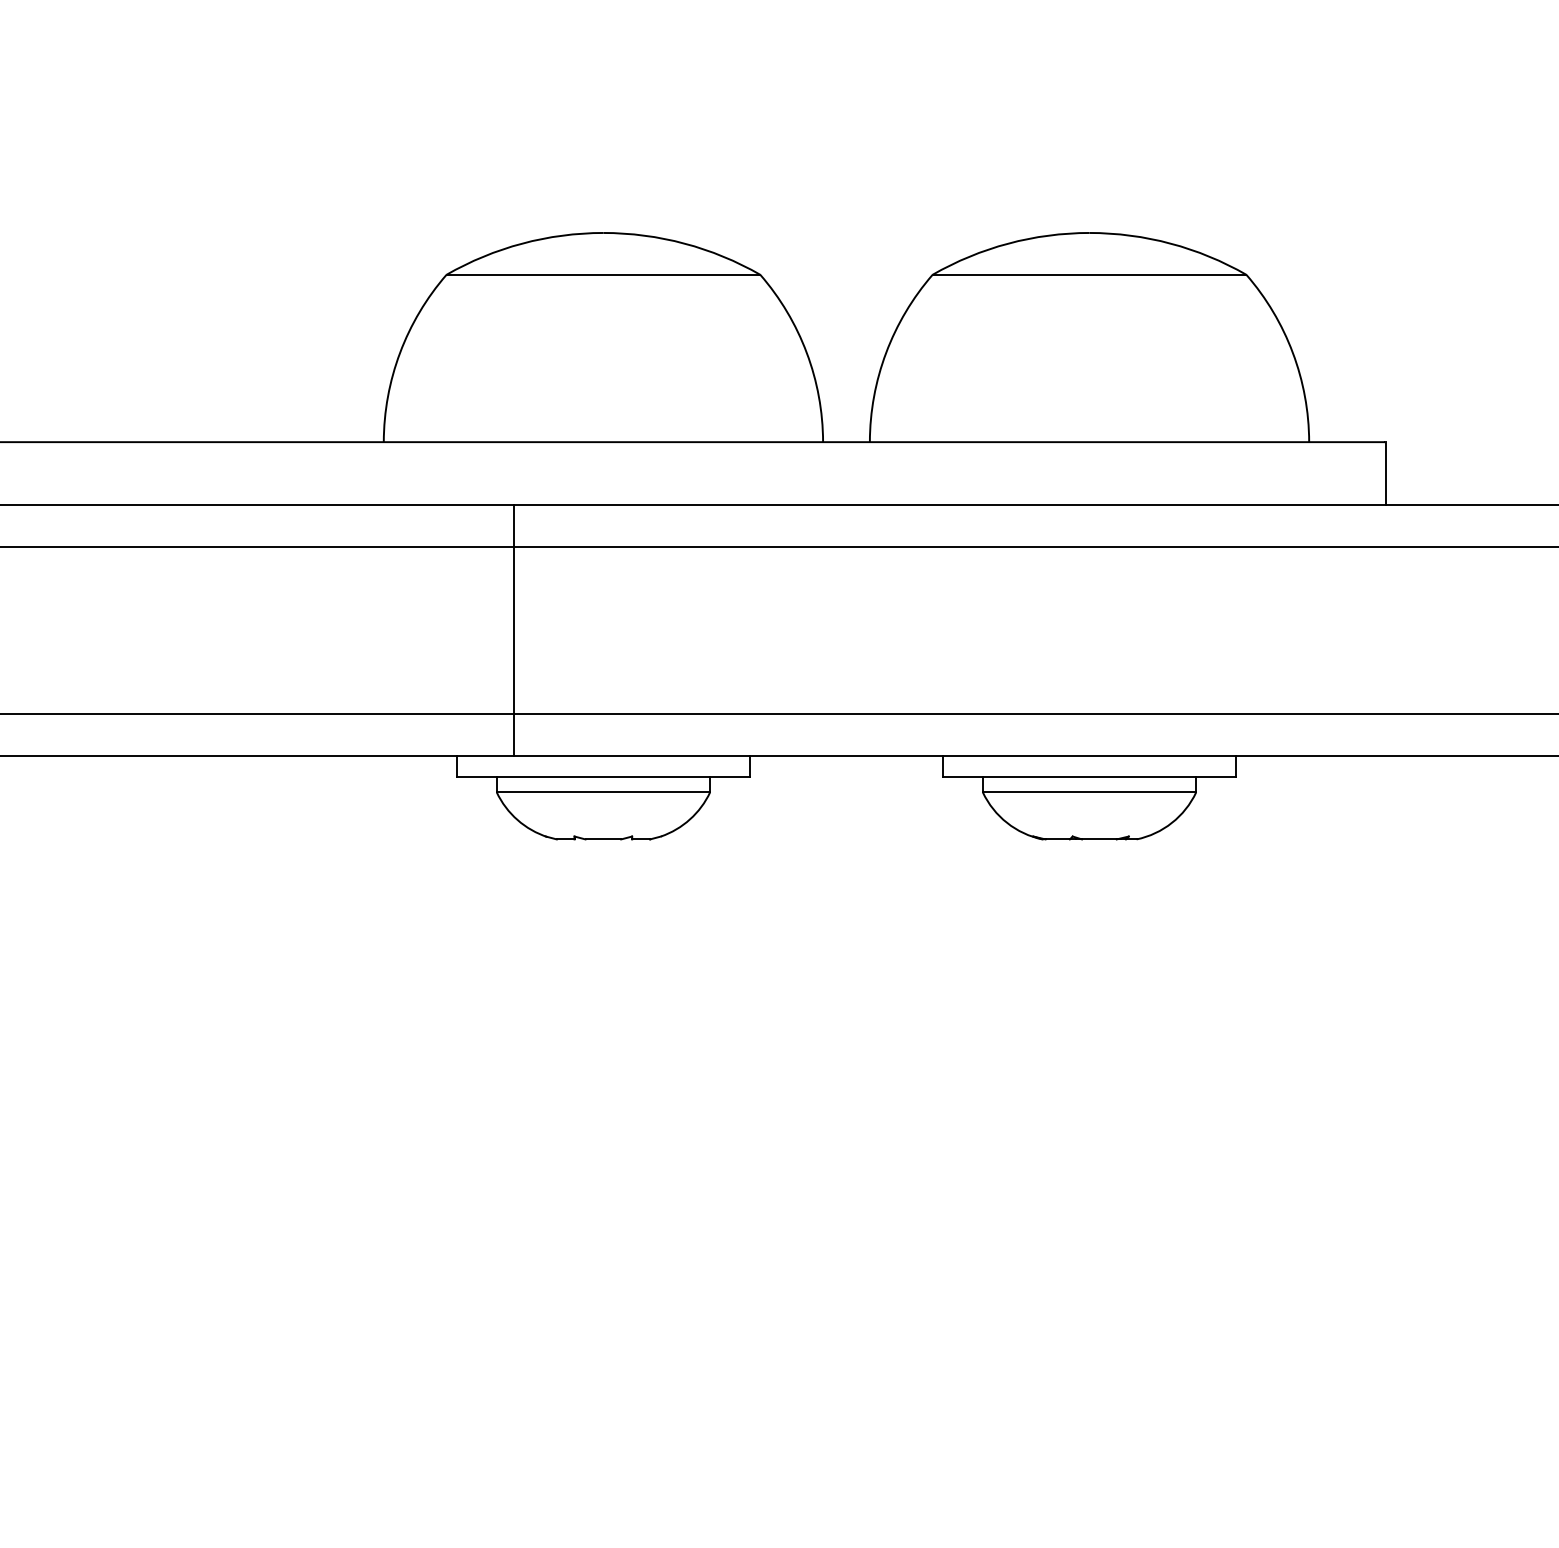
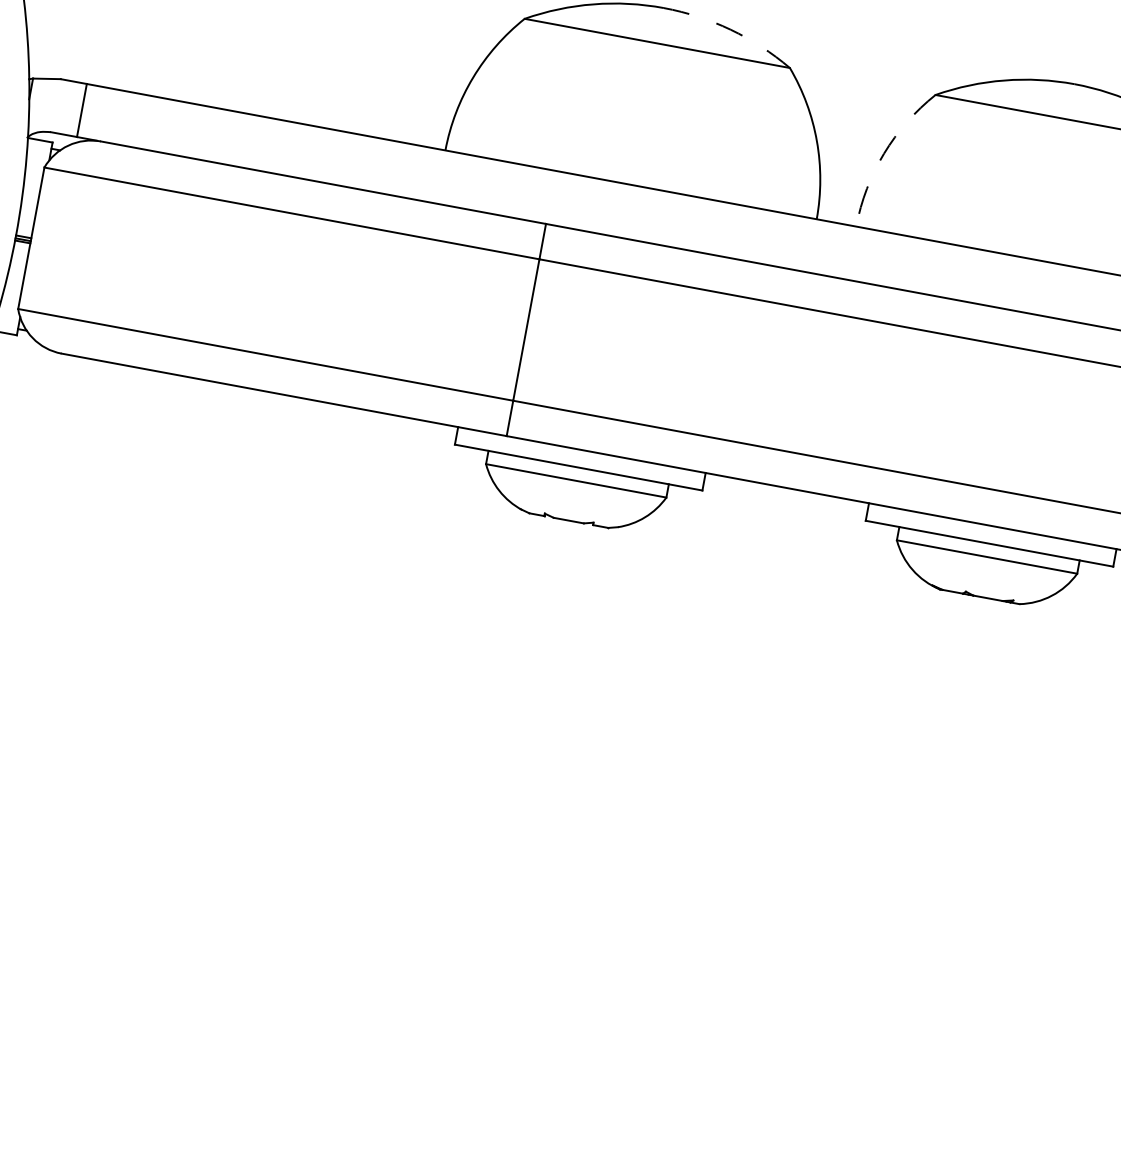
arc: (684, 243) -> (730, 29), solid -> dashed
arc: (886, 352) -> (884, 153), solid -> dashed

